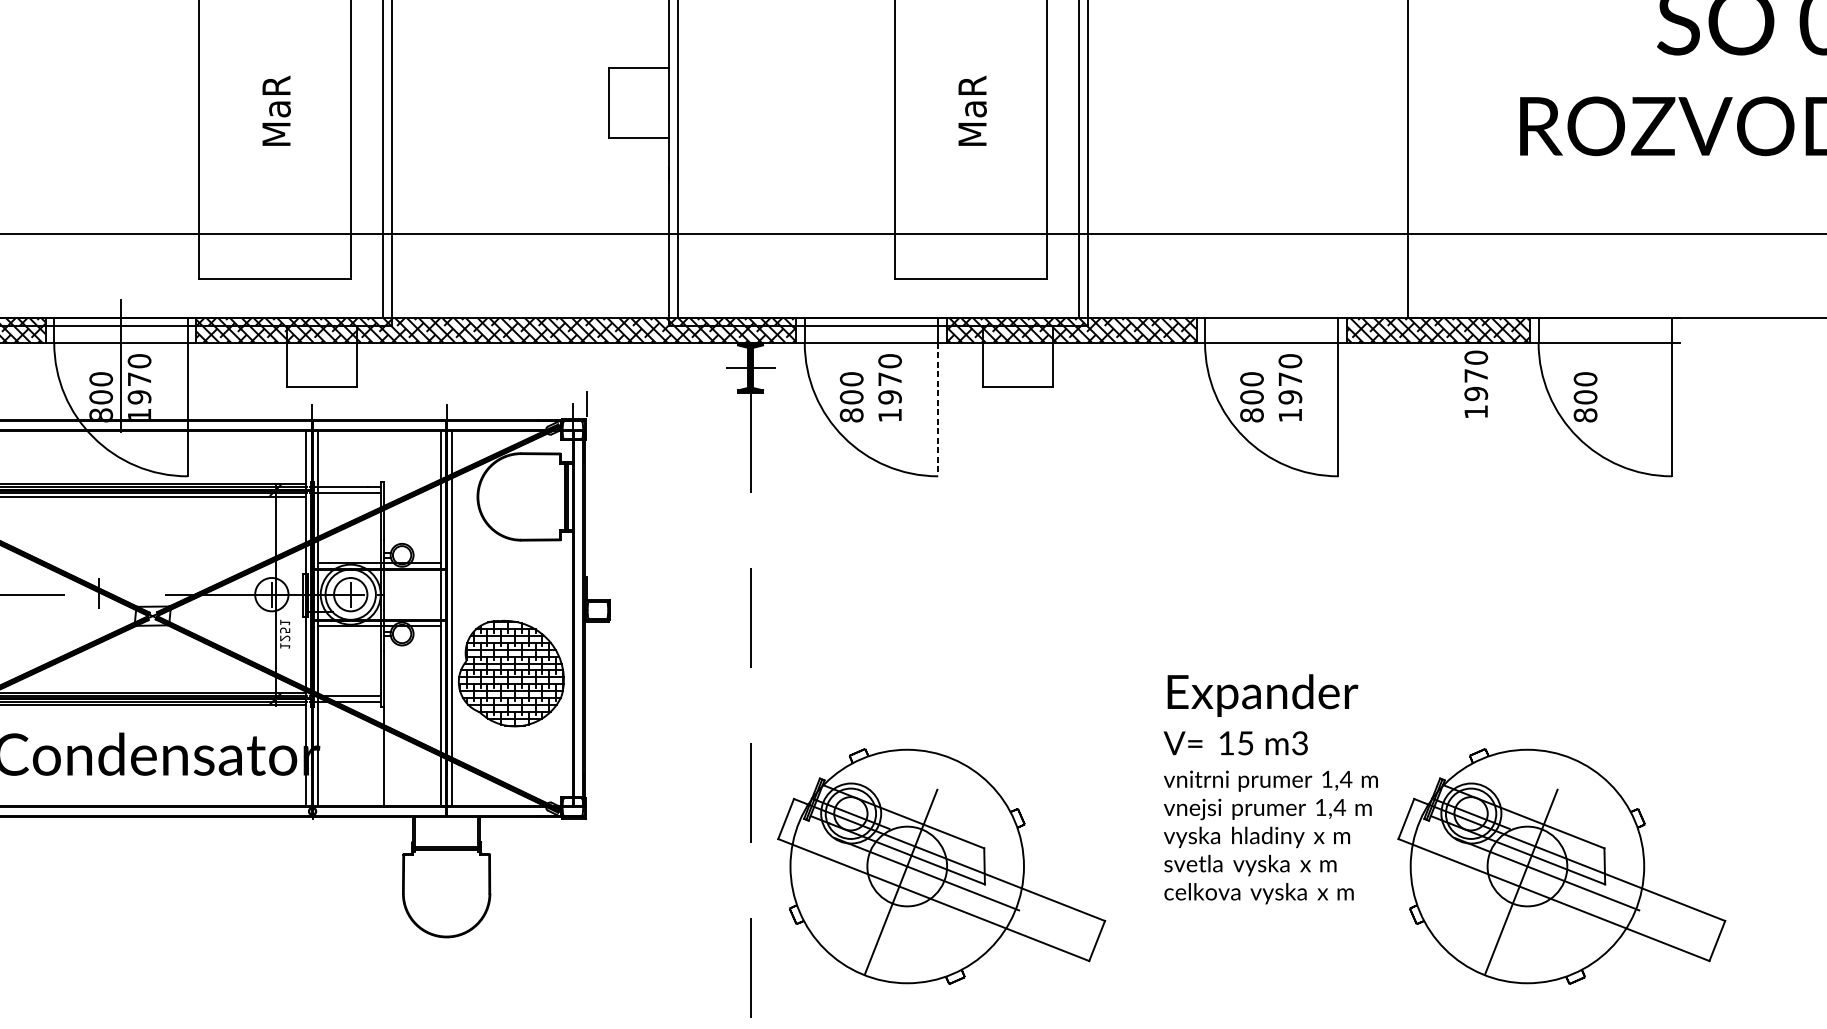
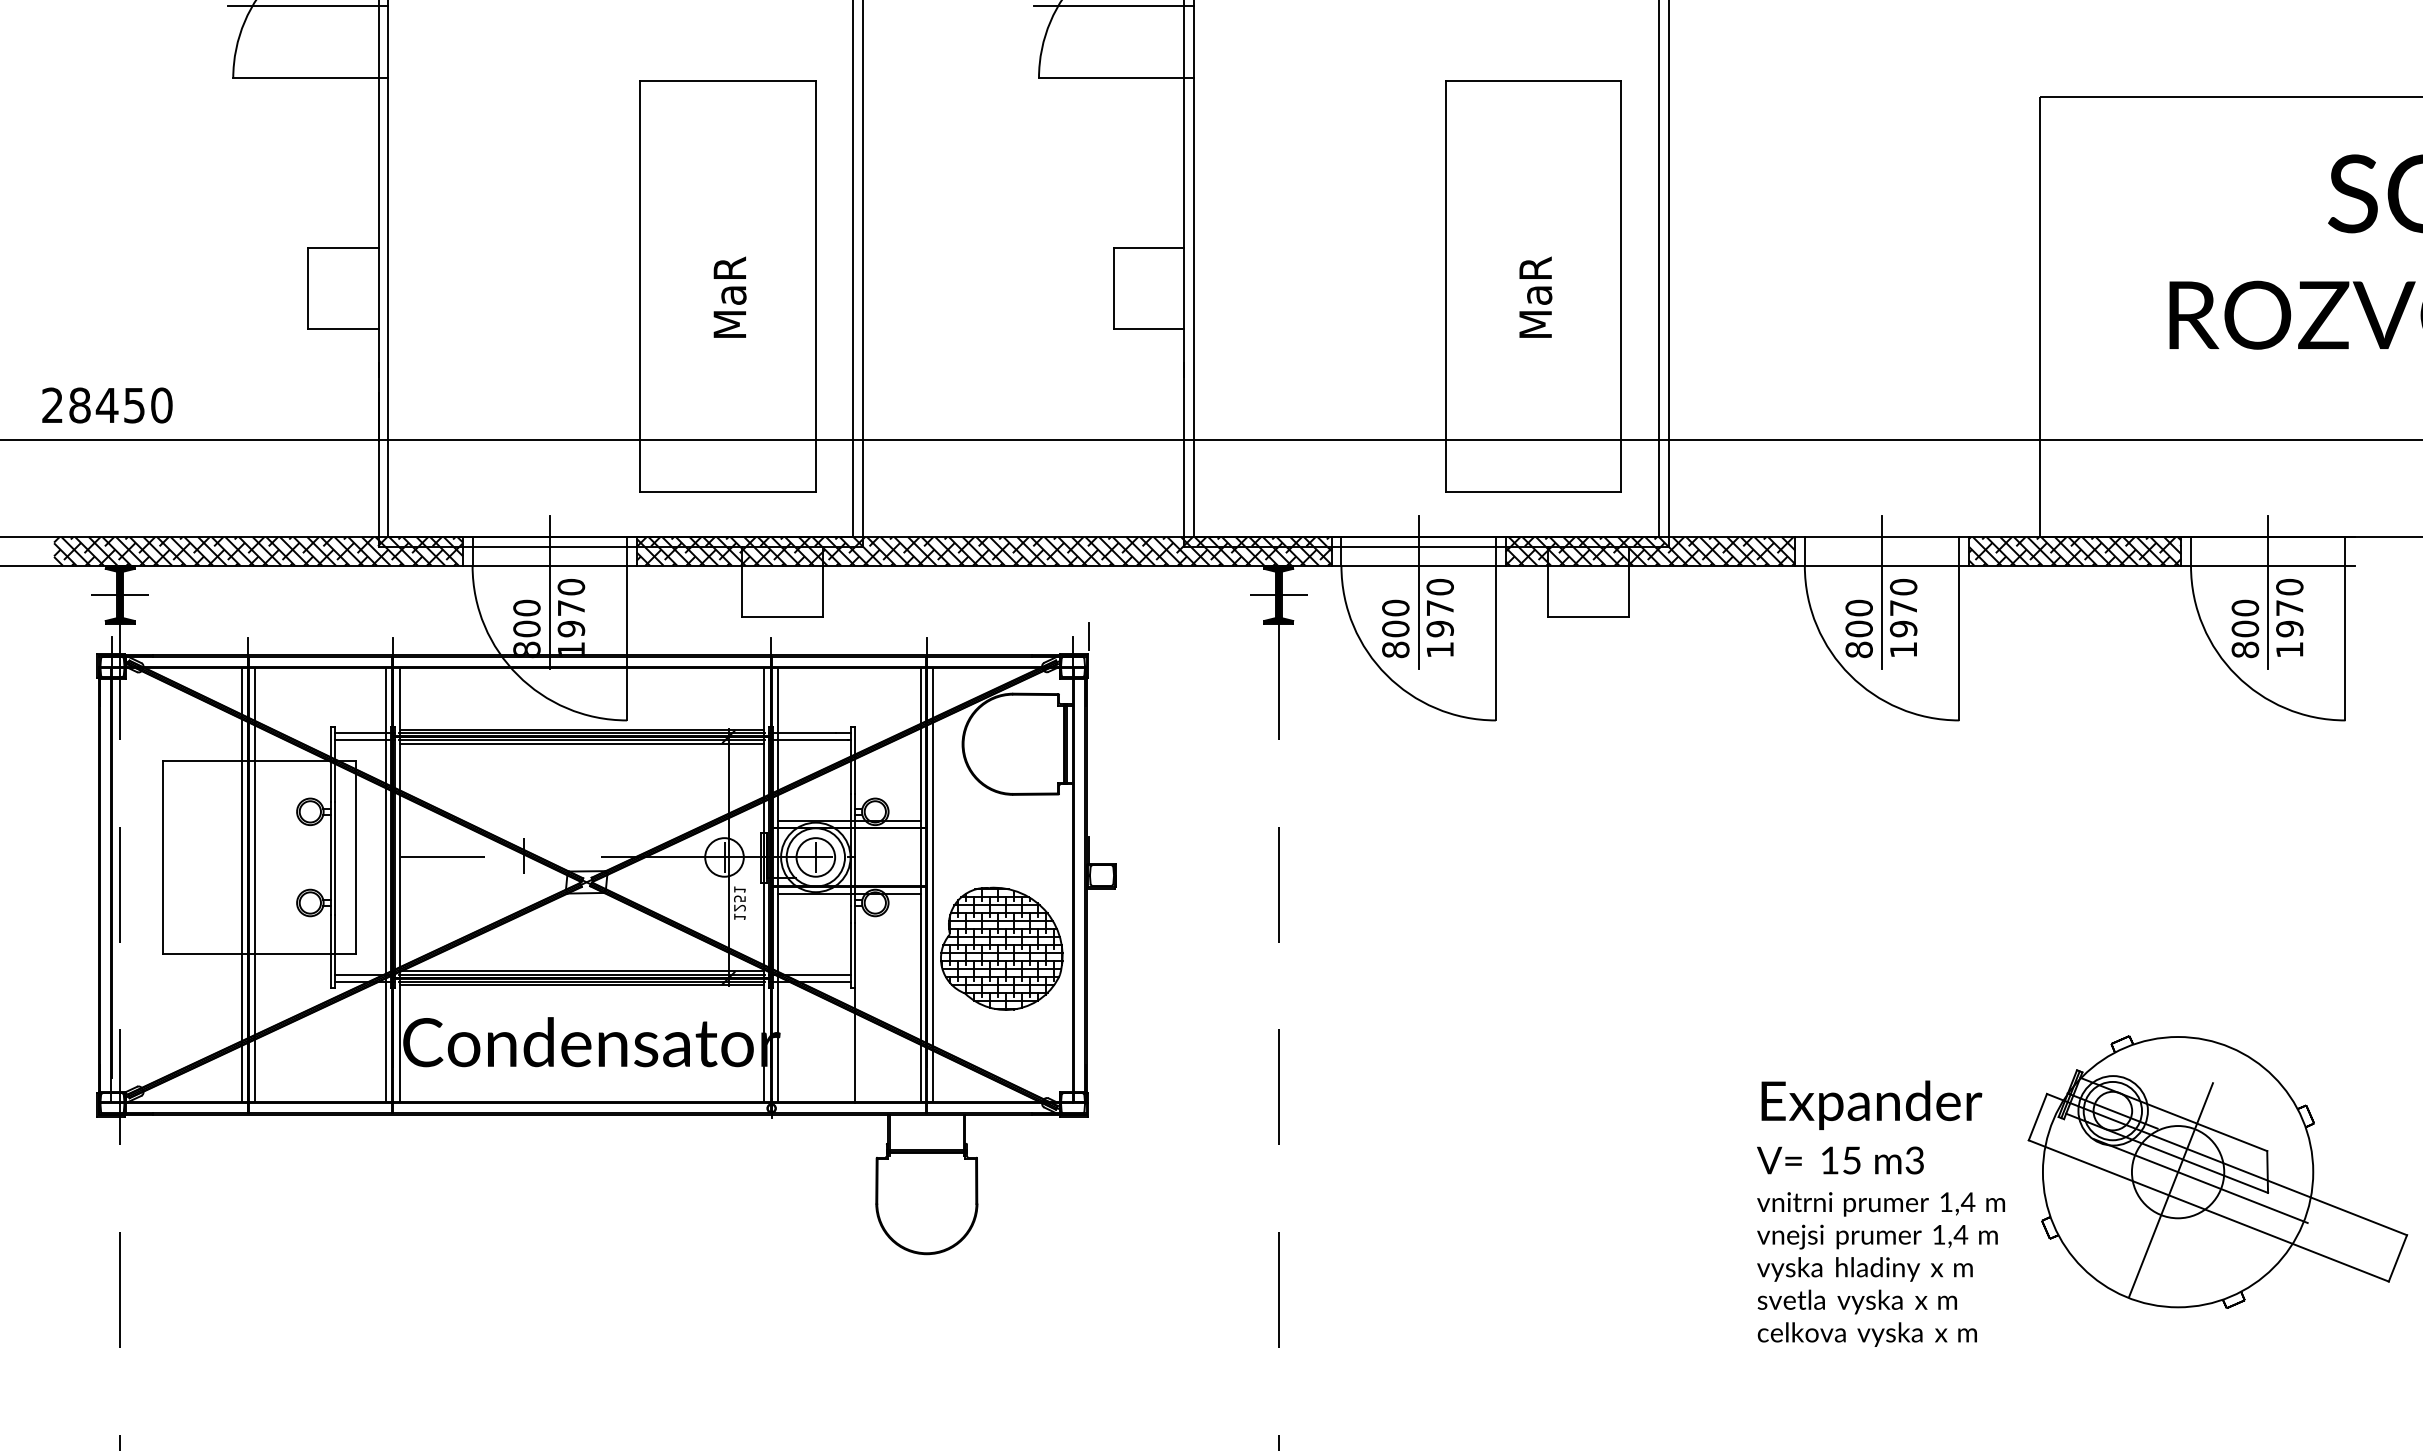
line: (871, 365) -> (1418, 592), added
line: (1272, 365) -> (1882, 592), added
line: (1605, 365) -> (2268, 592), added
text: (1475, 383) -> (2289, 617), moved
line: (937, 409) -> (1495, 643), dashed -> solid
text: (1270, 789) -> (1880, 1213), moved
part: (941, 865) -> (1499, 1171), removed

